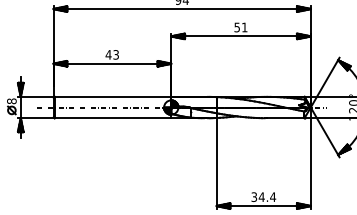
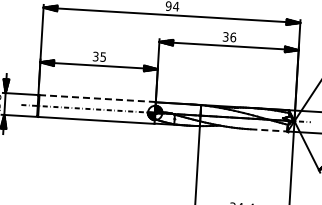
text: (240, 27) -> (229, 37), 51 -> 36
text: (111, 54) -> (98, 56), 43 -> 35
line: (112, 96) -> (97, 98), solid -> dashed
line: (285, 118) -> (268, 130), solid -> dashed

